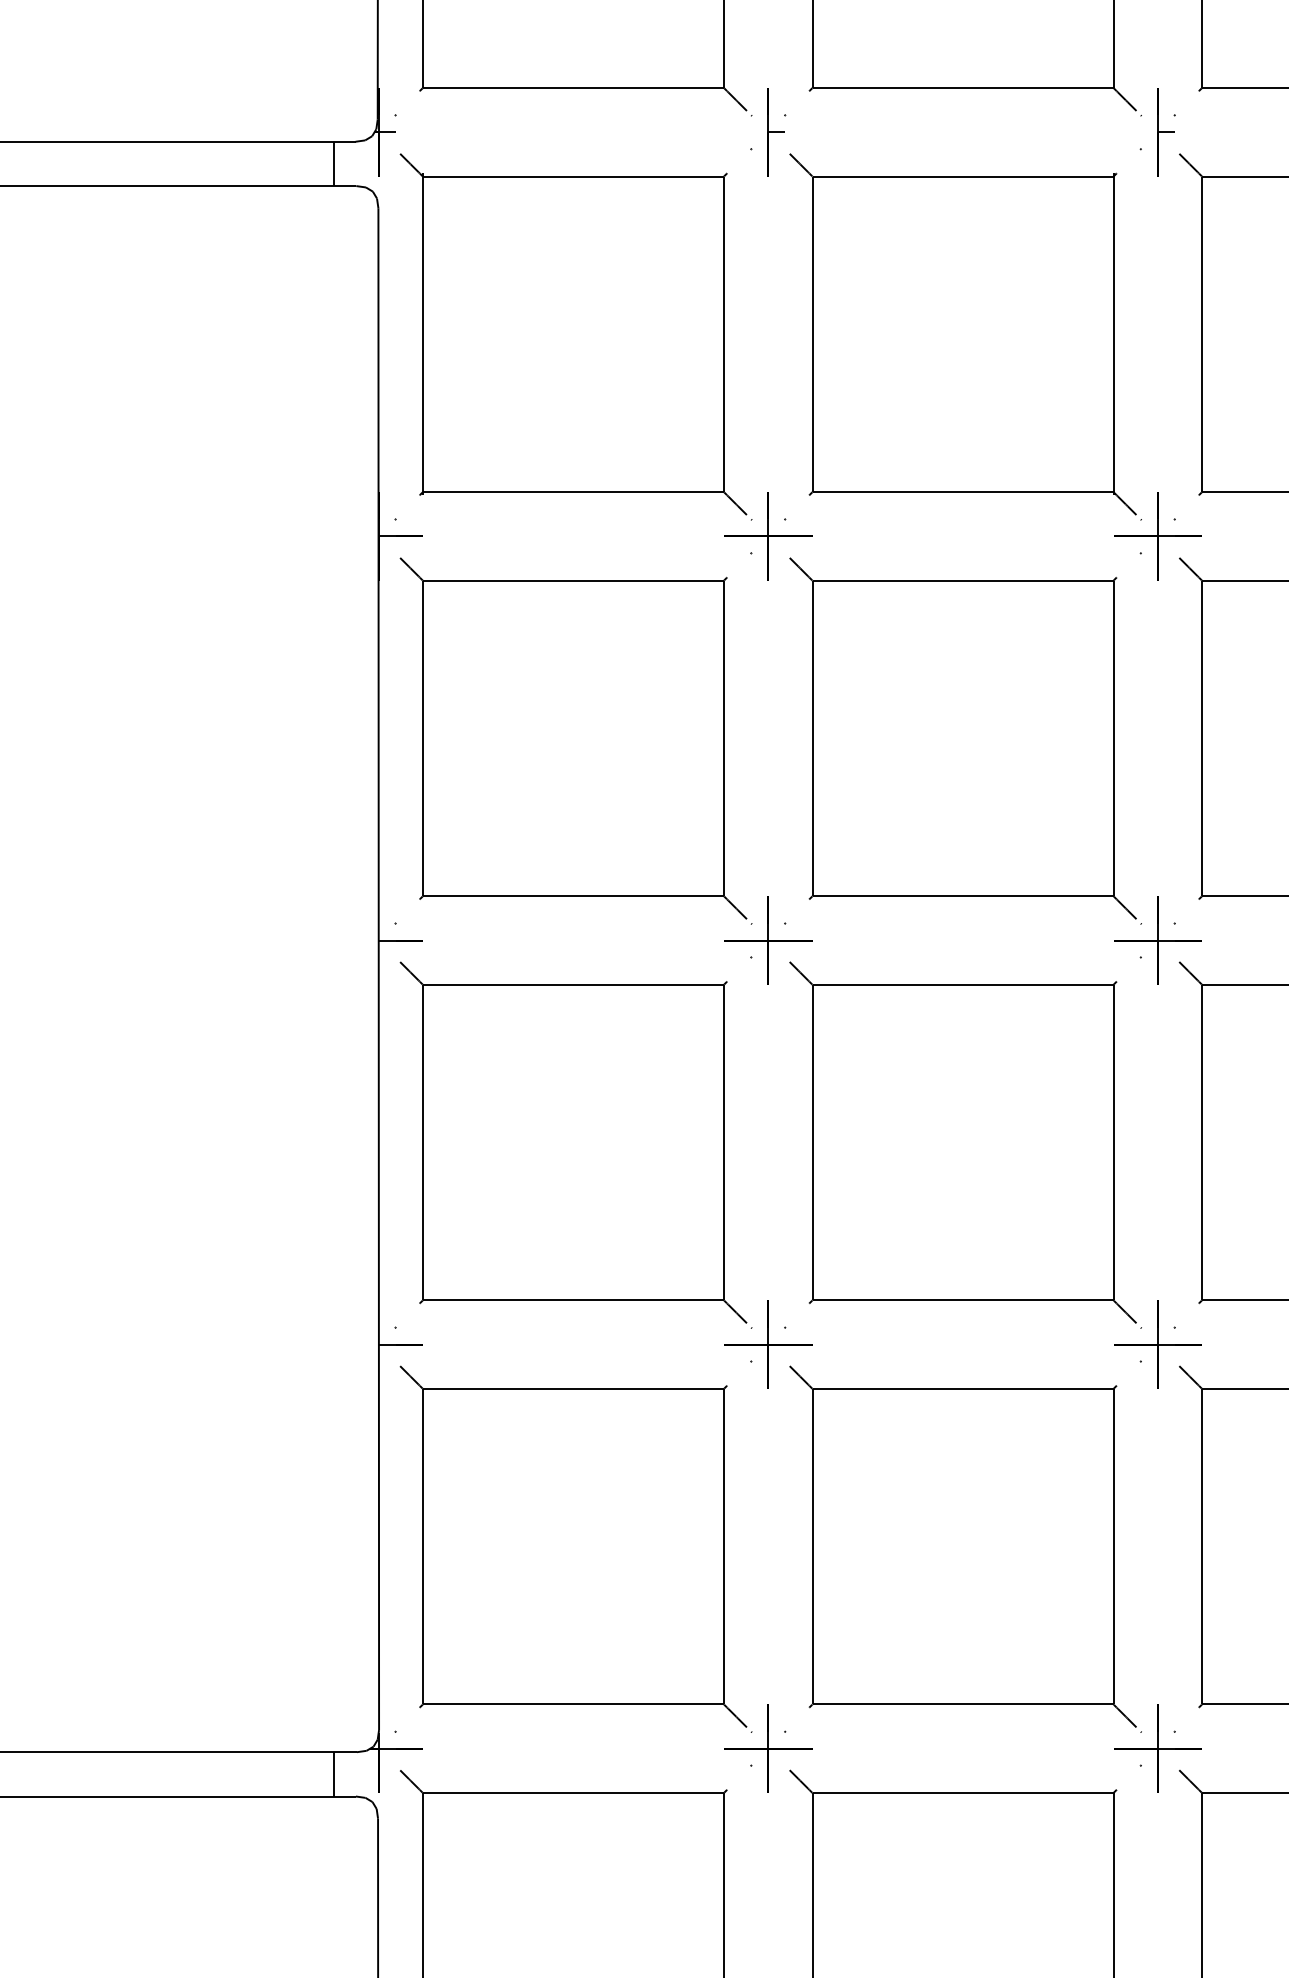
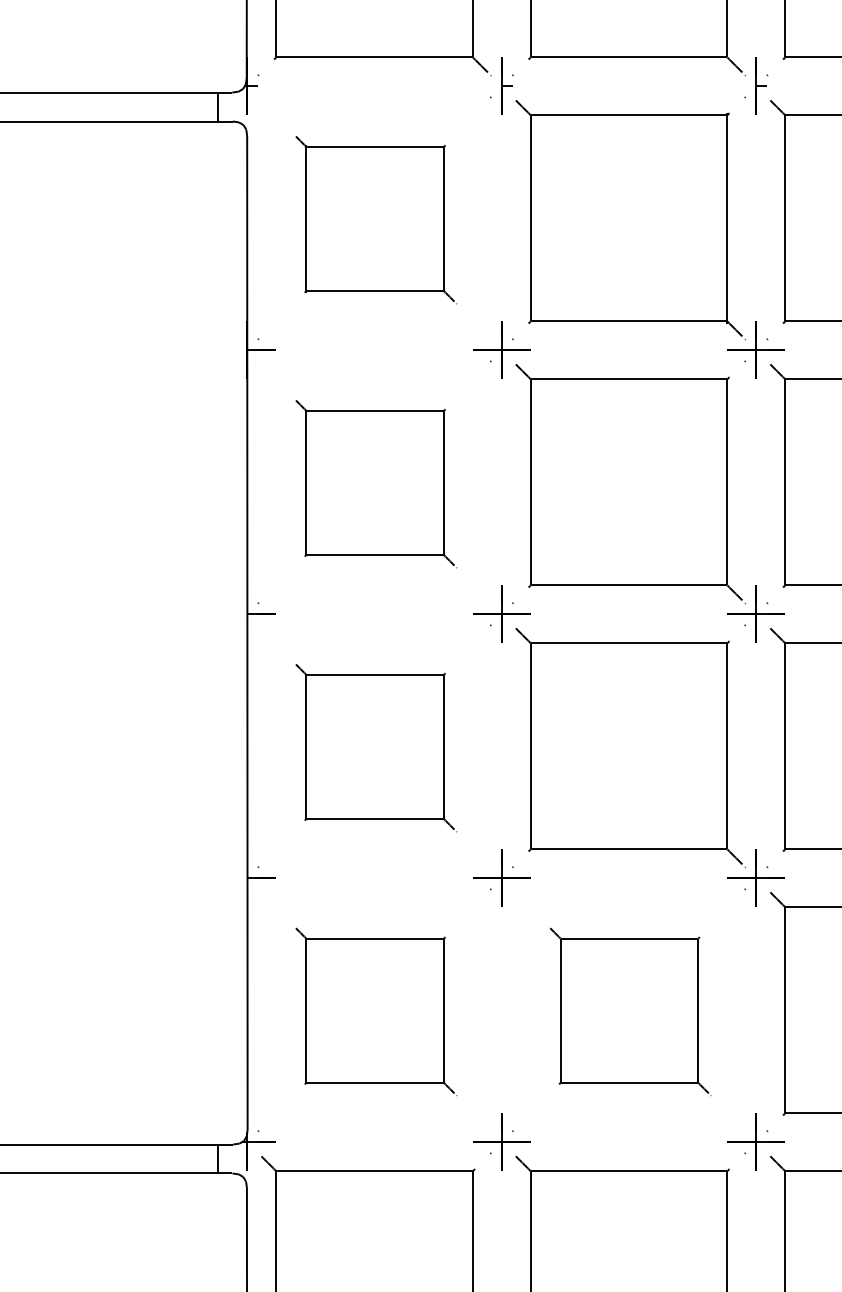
part: (576, 337) -> (376, 220), size x0.7
part: (576, 741) -> (376, 484), size x0.7
part: (576, 1145) -> (376, 748), size x0.7
part: (576, 1548) -> (376, 1011), size x0.7
part: (965, 1548) -> (630, 1011), size x0.7

